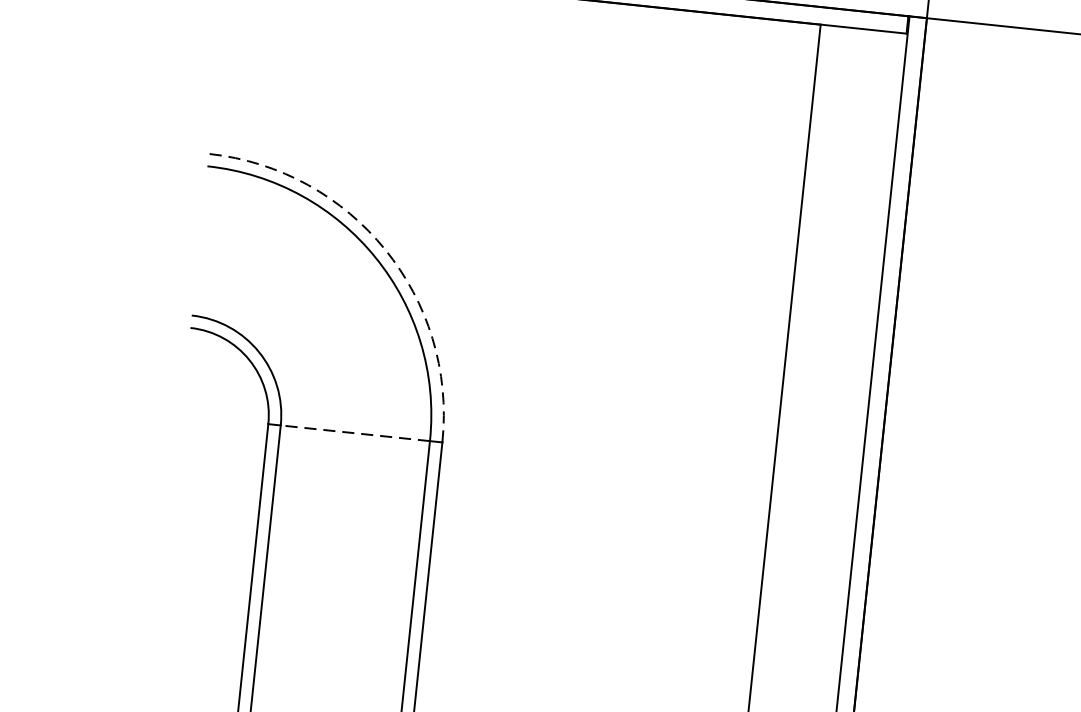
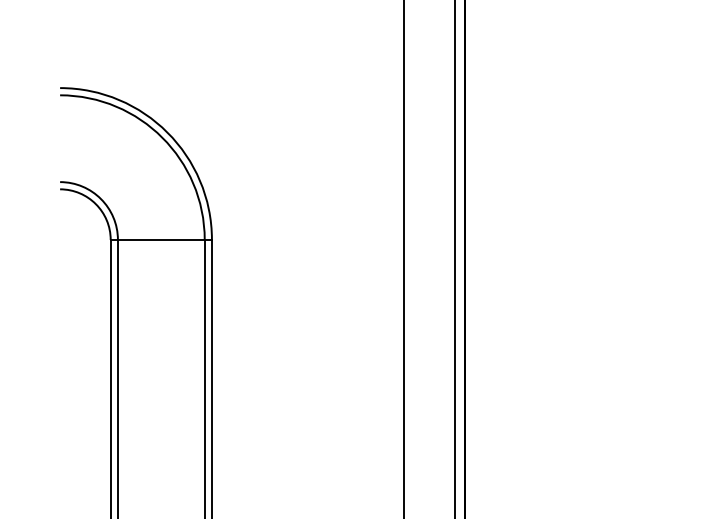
arc: (385, 249) -> (167, 132), dashed -> solid
line: (354, 432) -> (160, 239), dashed -> solid

